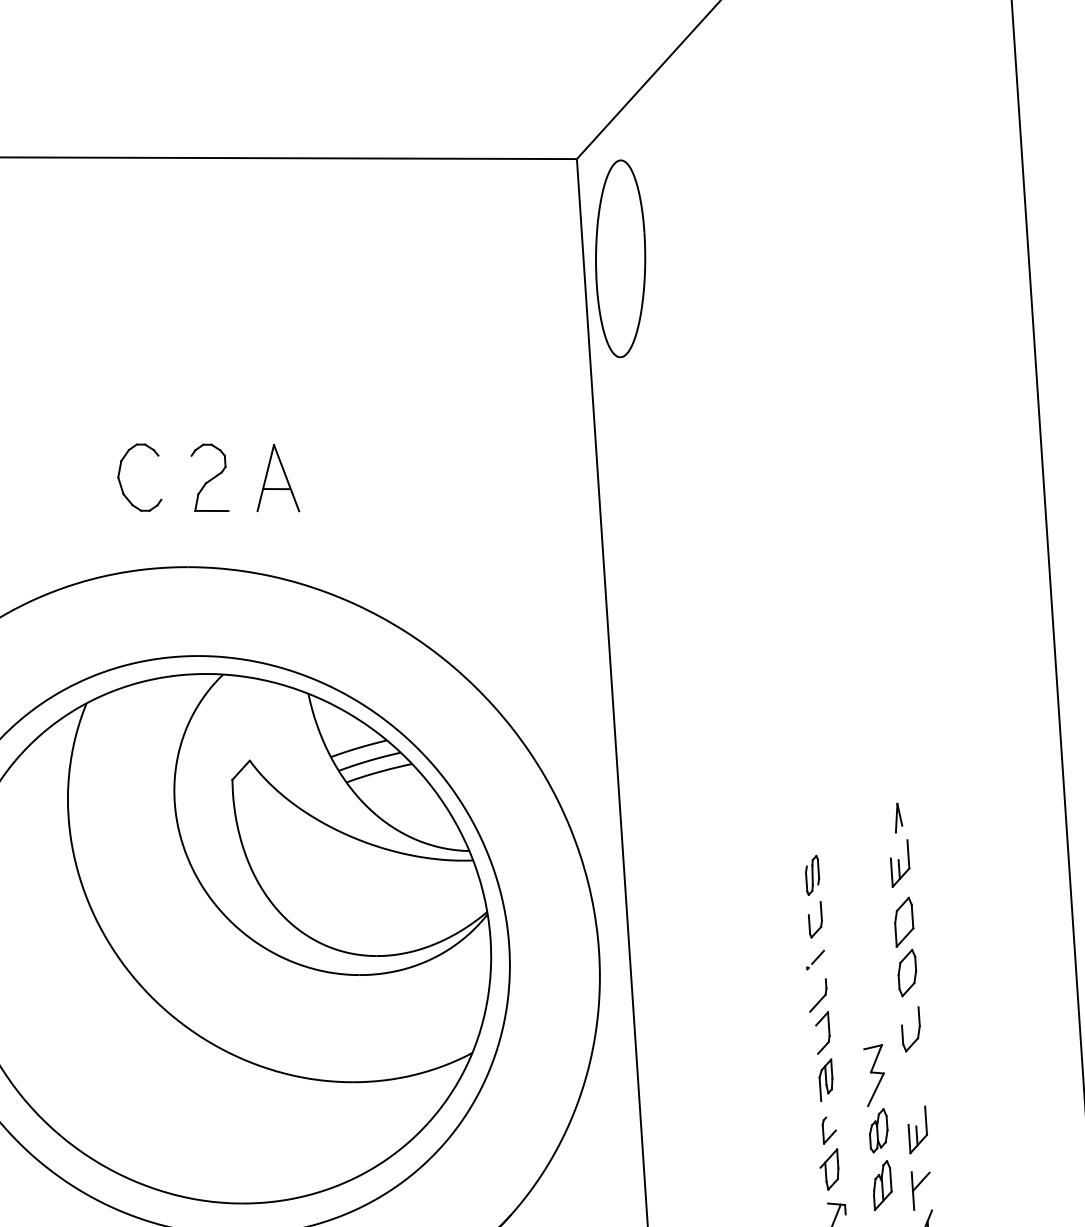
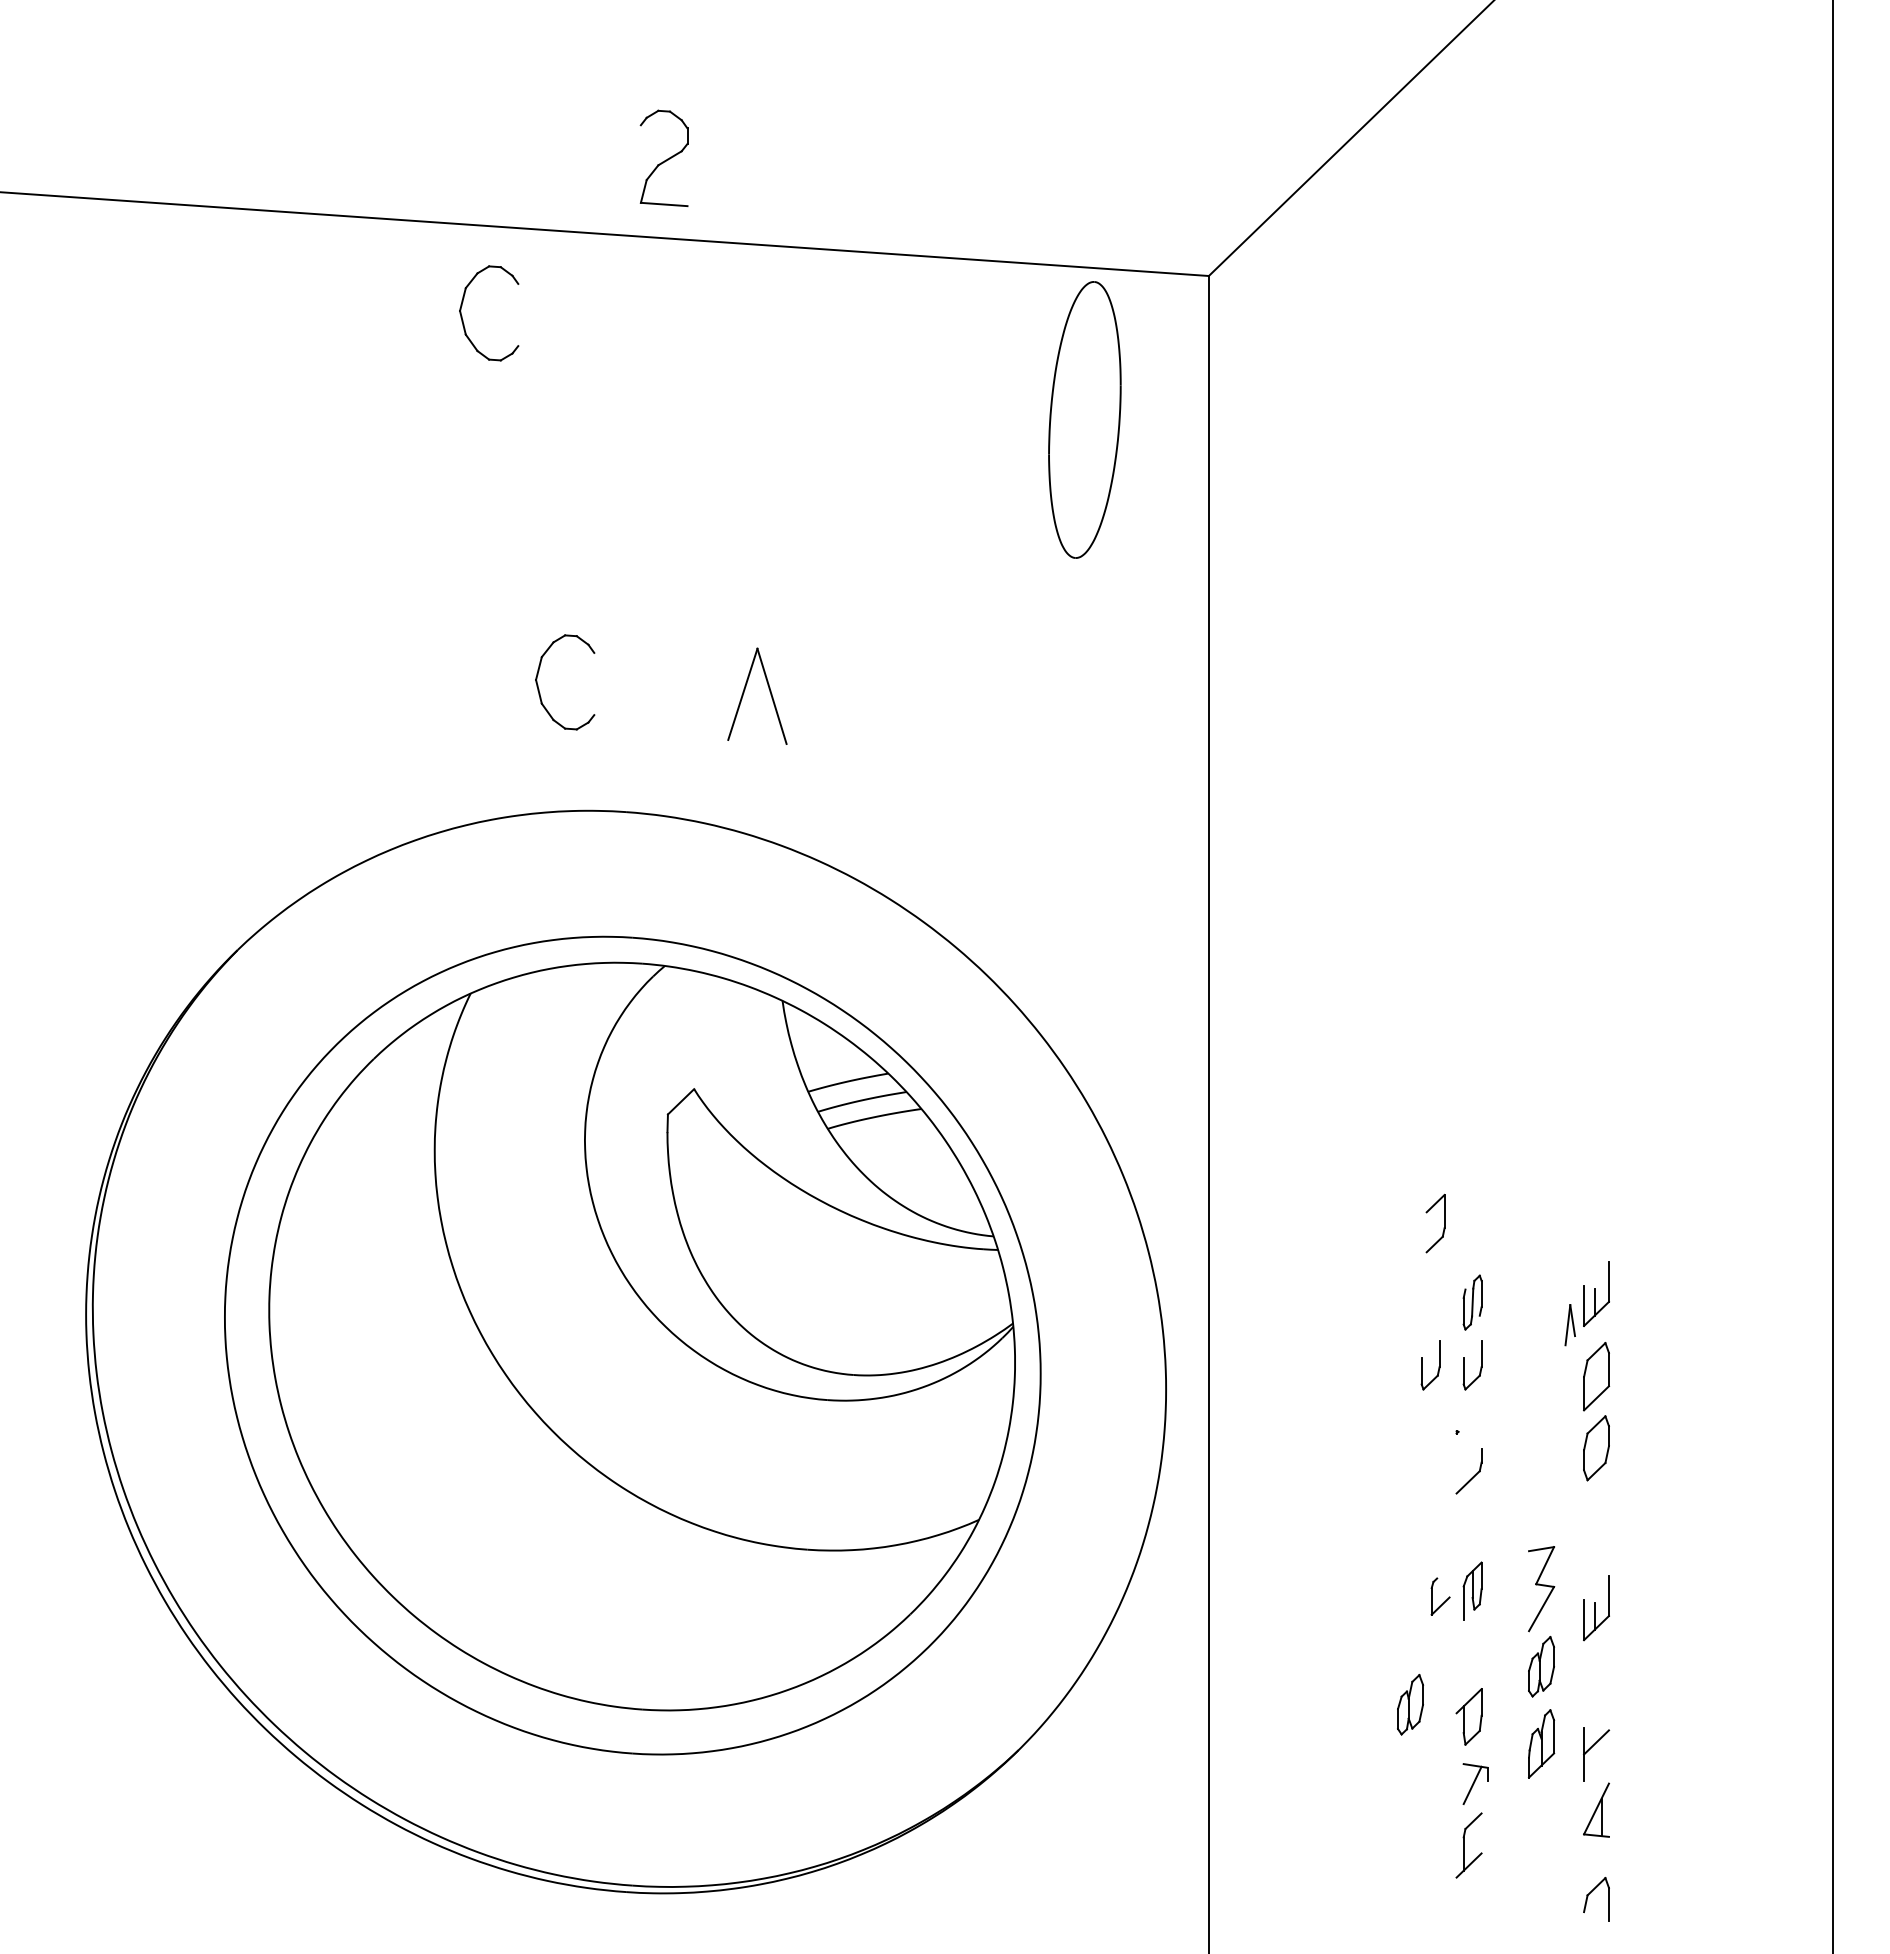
part: (49, 225) -> (463, 320), added
part: (620, 258) -> (1084, 419), moved
part: (209, 477) -> (663, 157), moved
line: (276, 488) -> (756, 710), removed
part: (897, 818) -> (1569, 1325), moved
part: (779, 922) -> (1422, 1365), added
line: (817, 957) -> (1472, 1417), removed
part: (918, 1030) -> (1606, 1529), removed
part: (828, 1035) -> (1443, 1227), moved
part: (917, 1130) -> (1596, 1608), moved
part: (833, 1132) -> (1445, 1600), moved
part: (787, 1163) -> (1410, 1704), added

